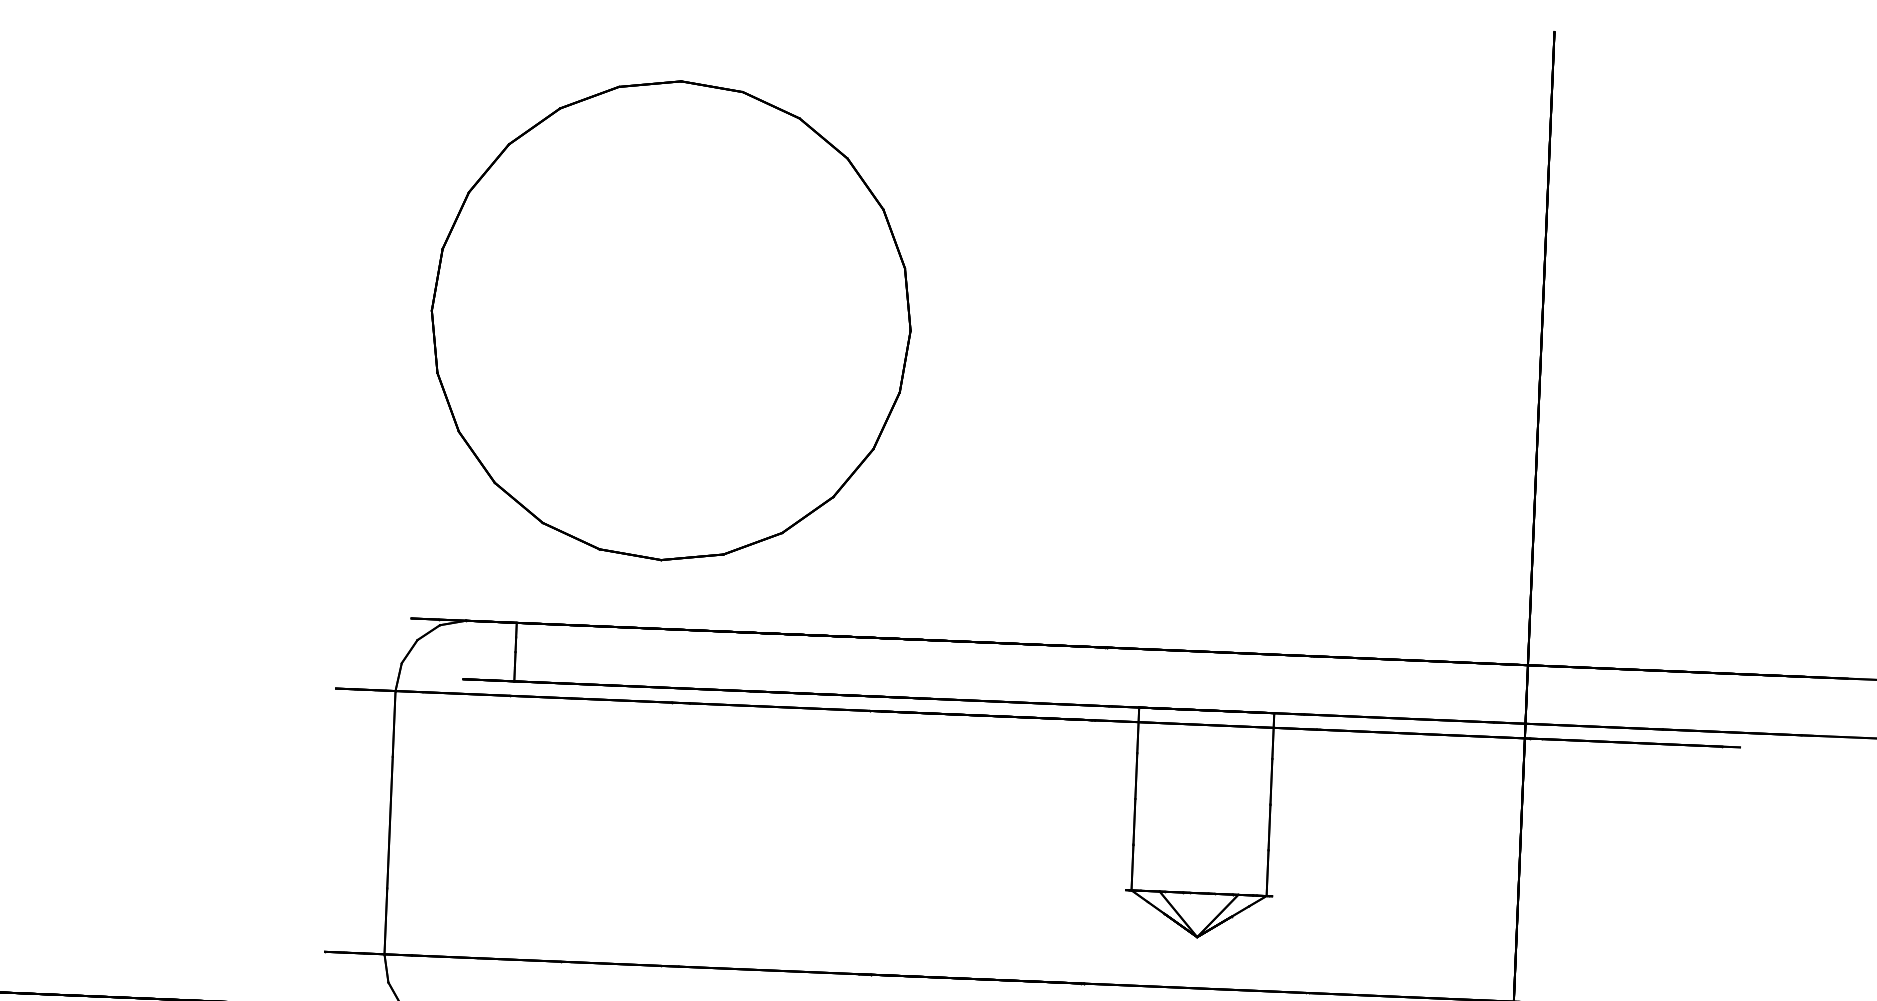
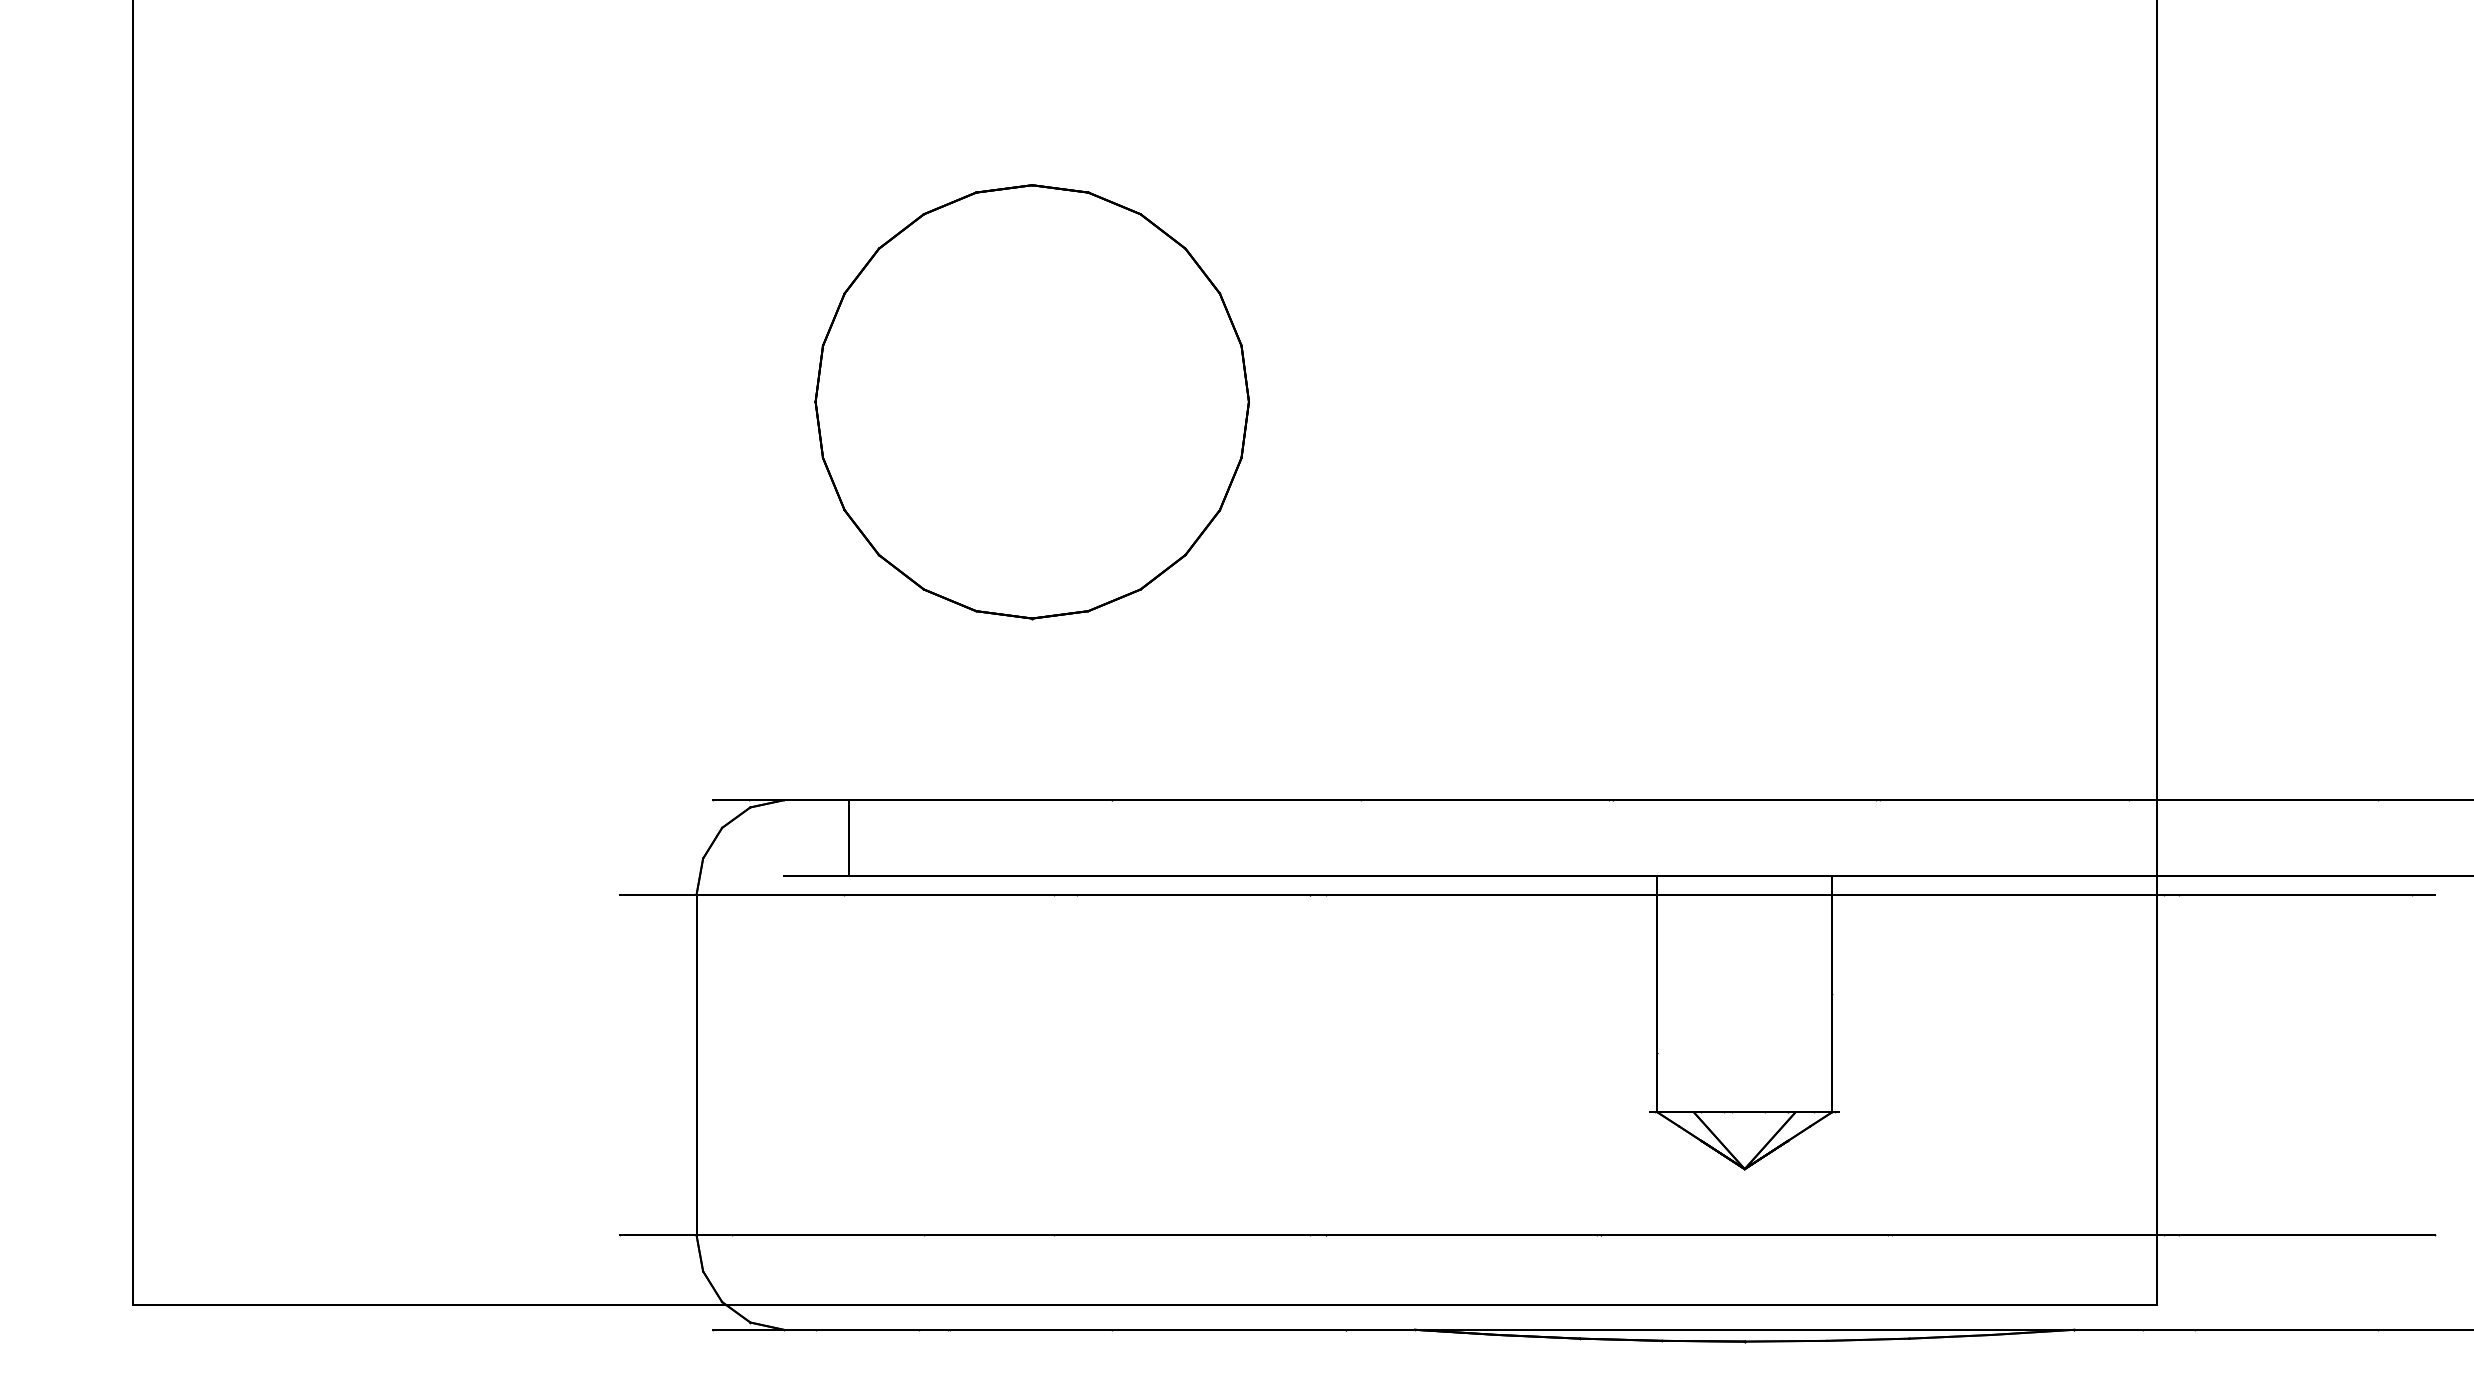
part: (670, 320) -> (1031, 401), size x0.7

